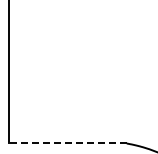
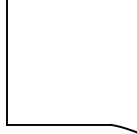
line: (67, 143) -> (58, 124), dashed -> solid

